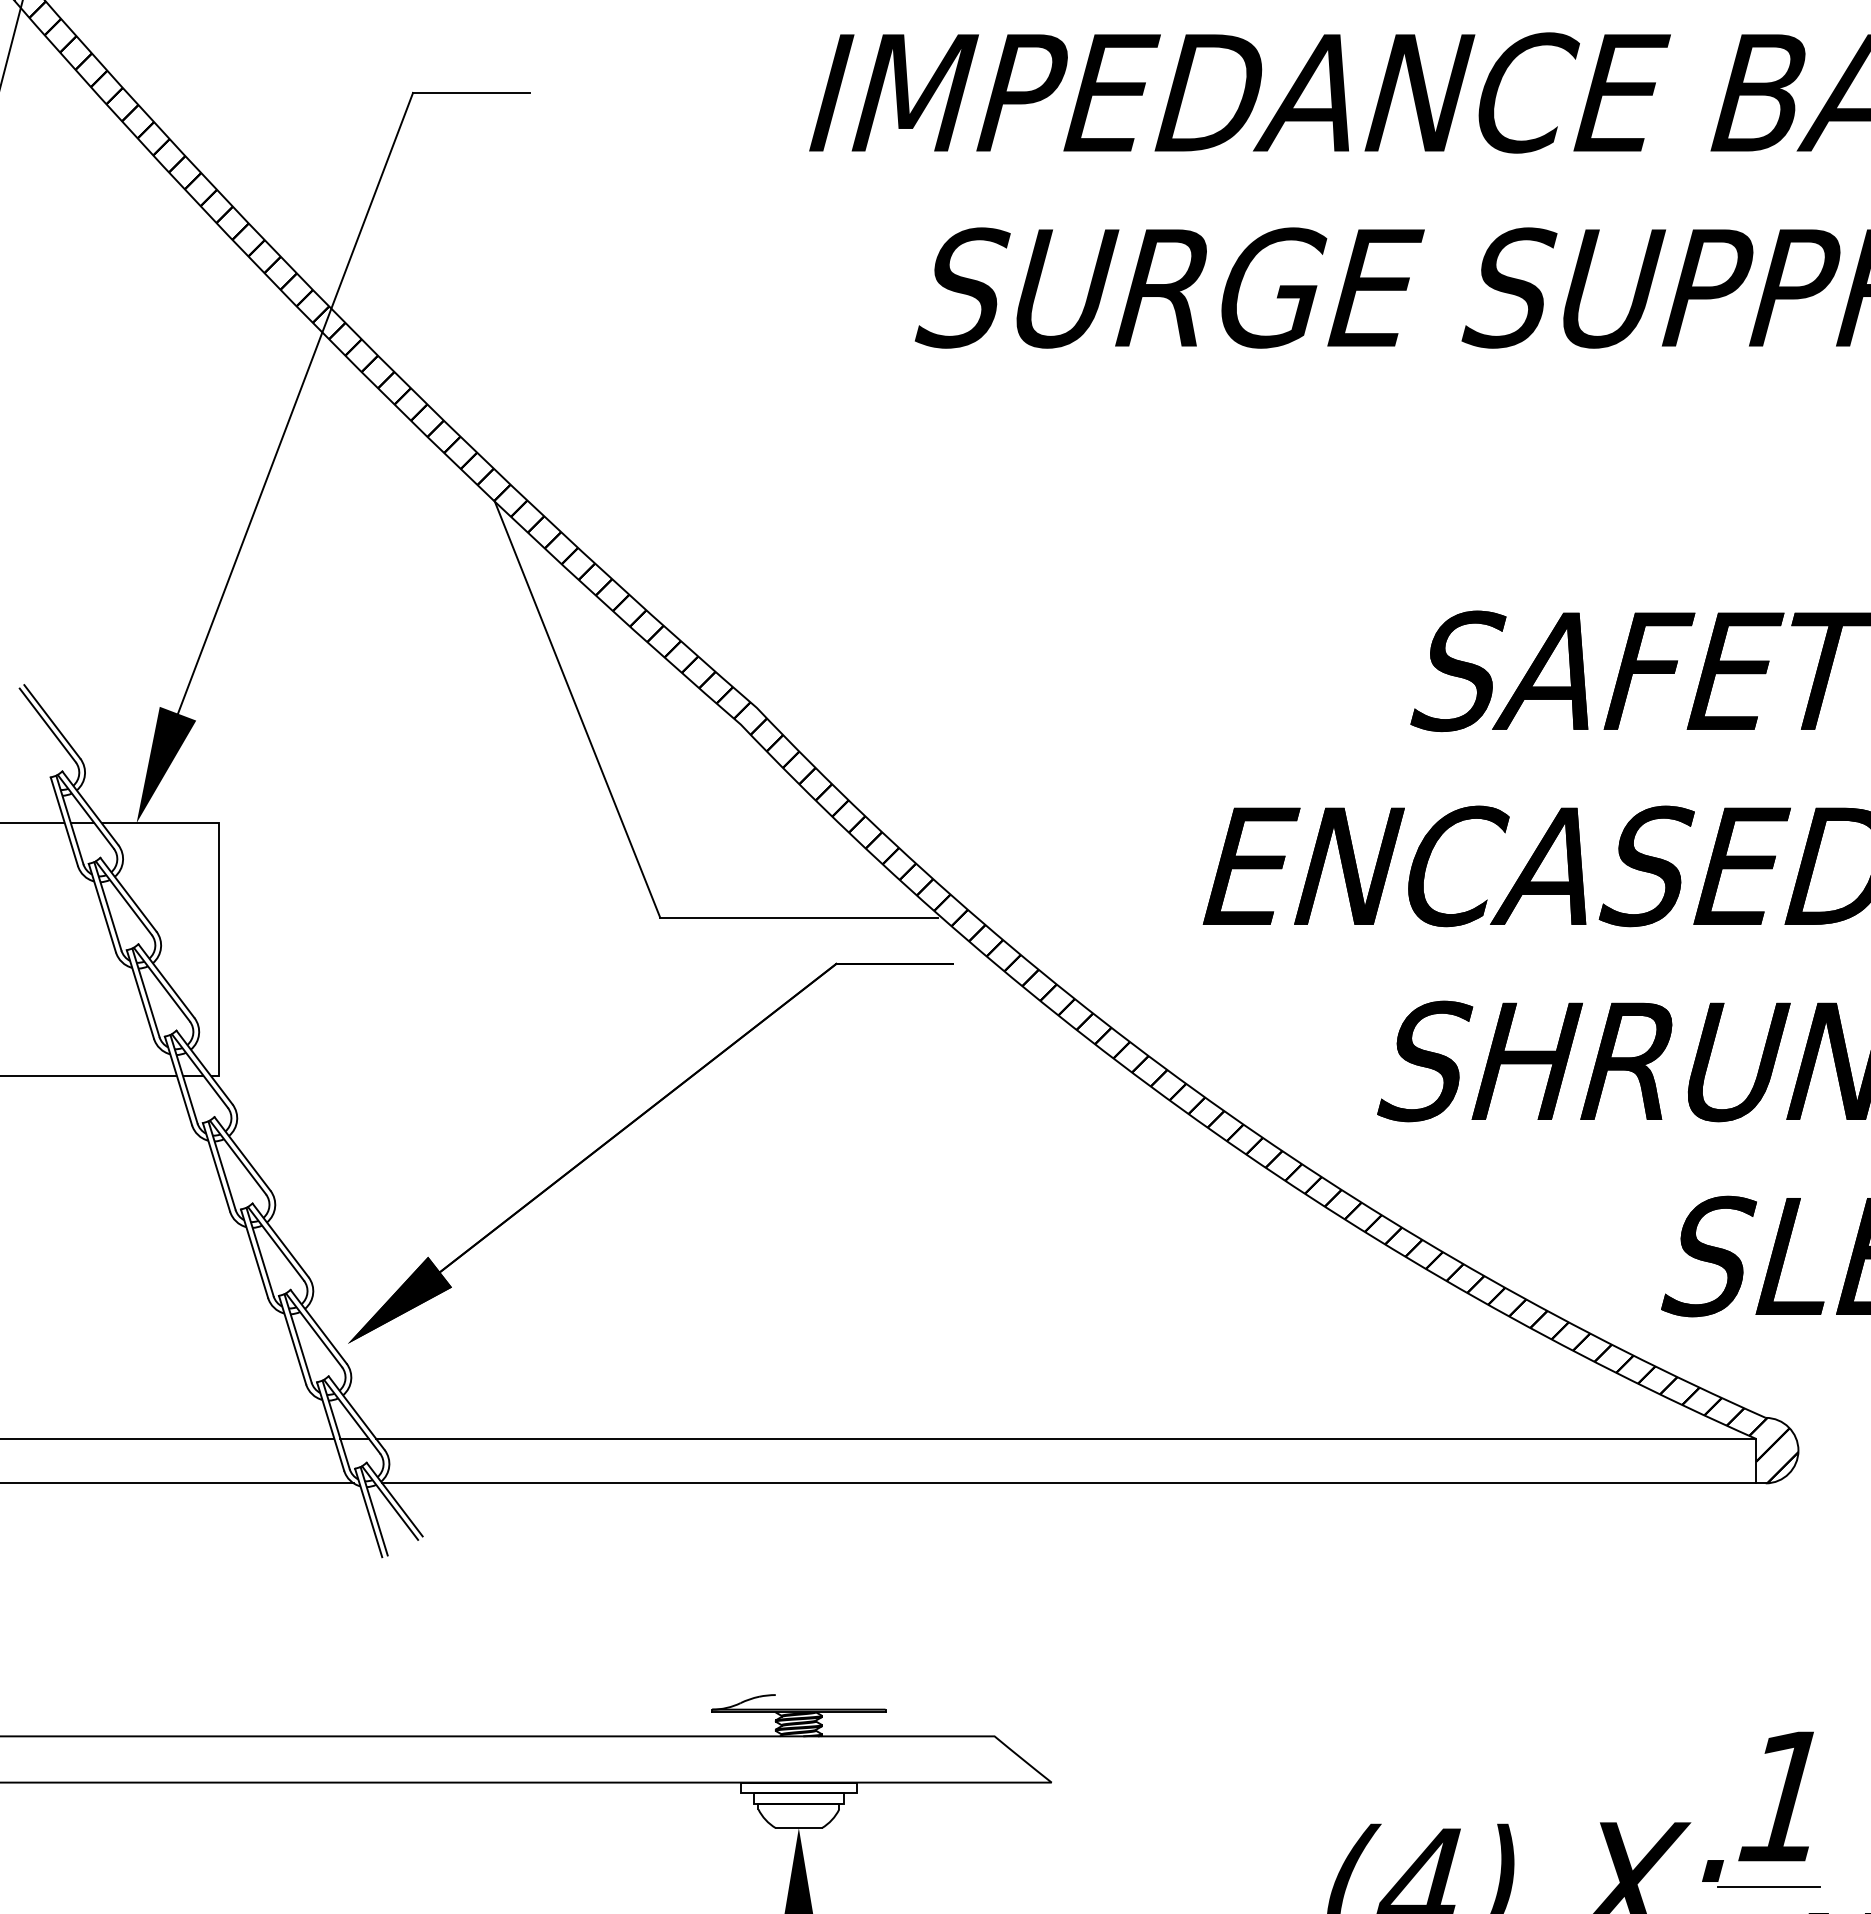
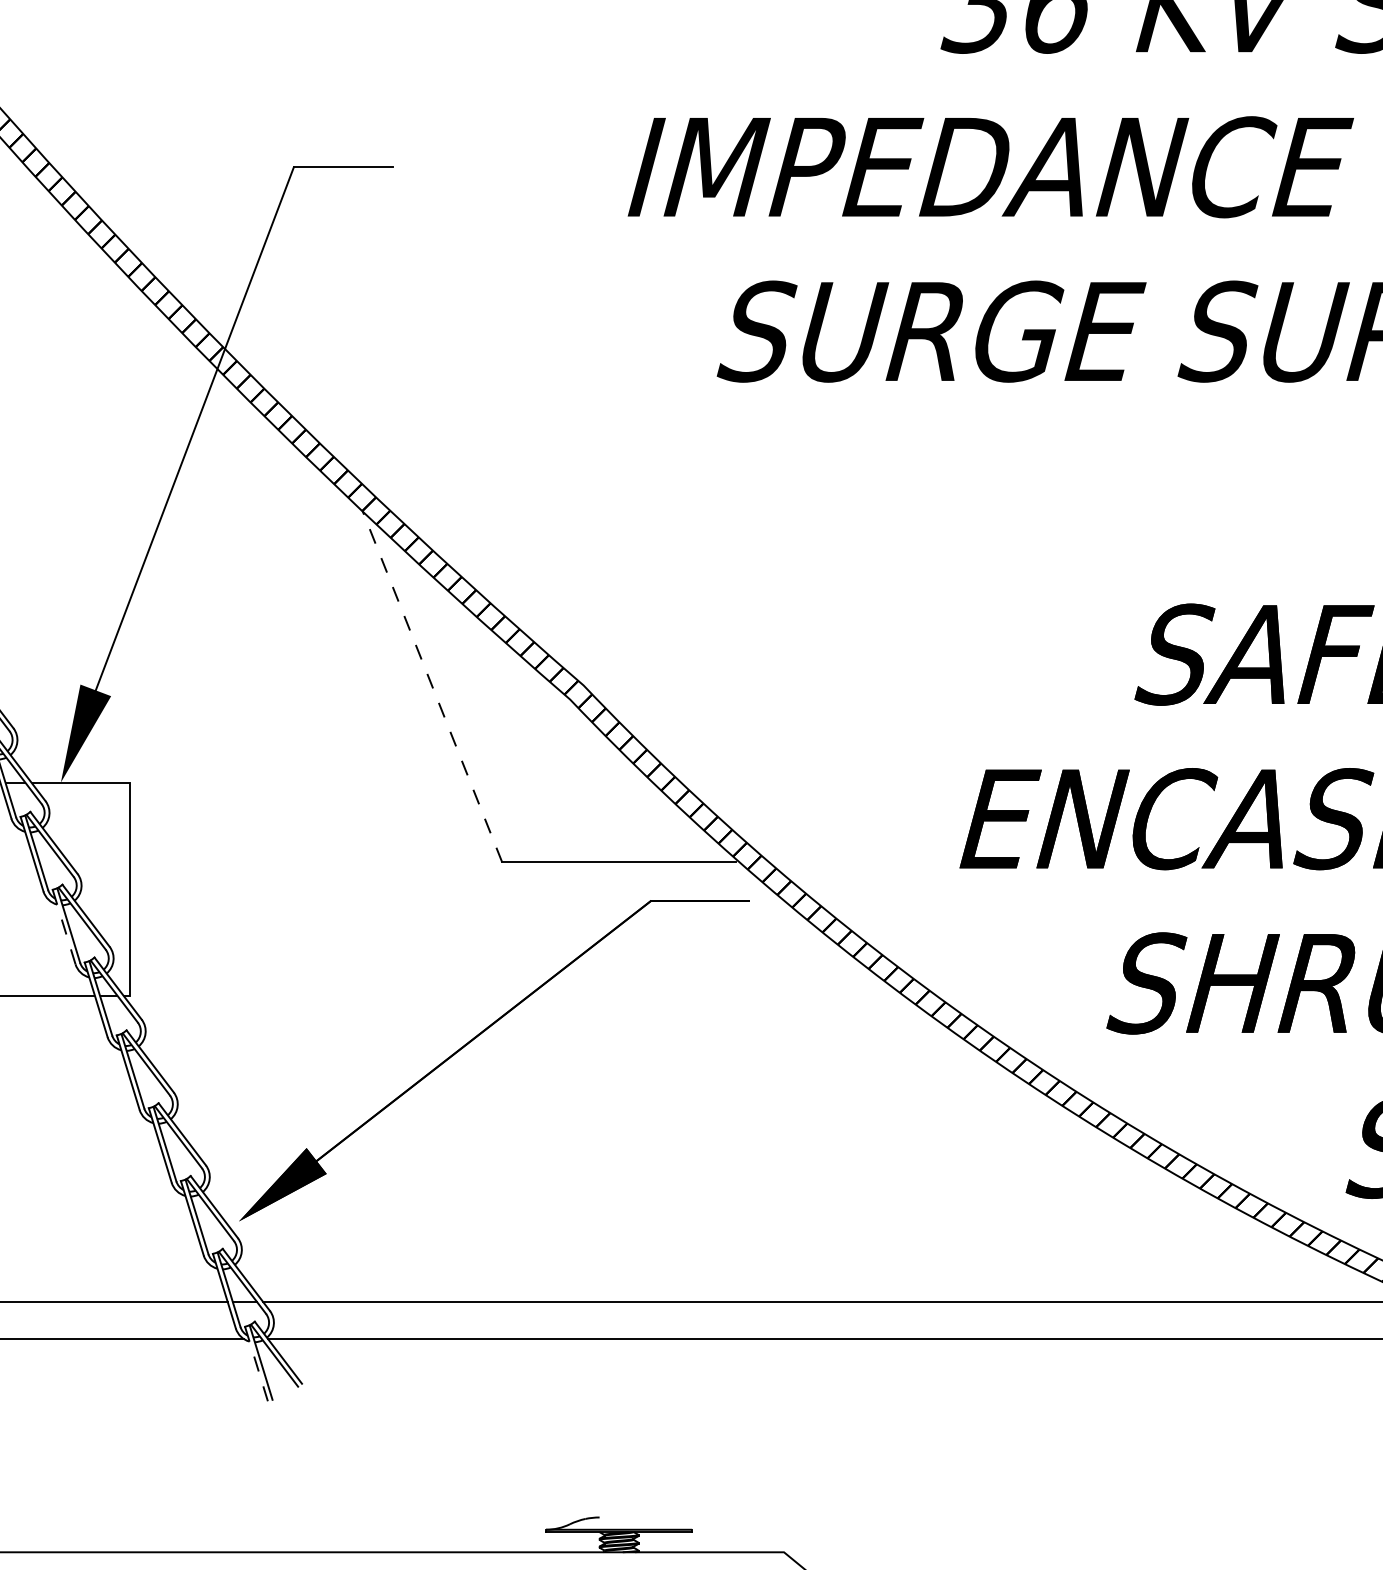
line: (577, 709) -> (432, 686), solid -> dashed
line: (140, 994) -> (64, 927), solid -> dashed
line: (368, 1513) -> (256, 1364), solid -> dashed

